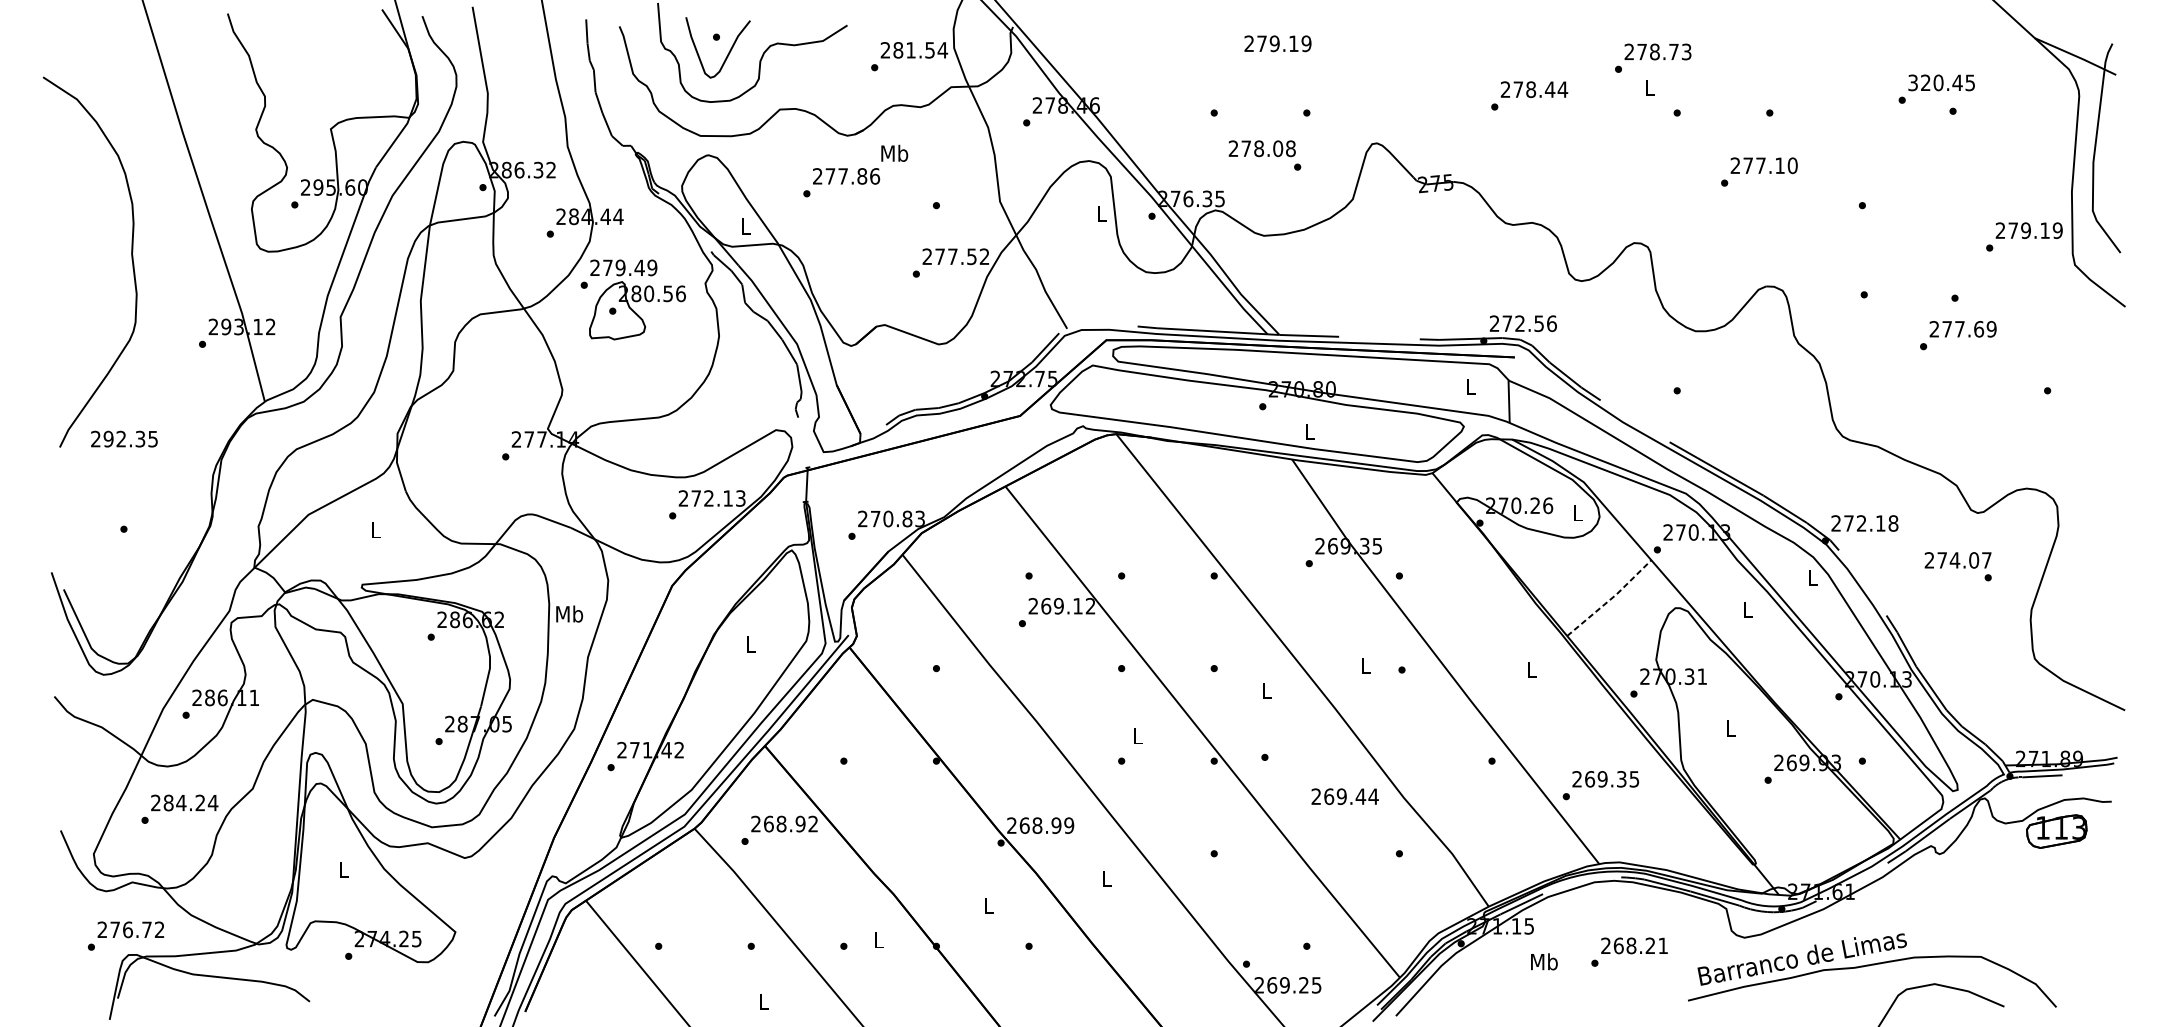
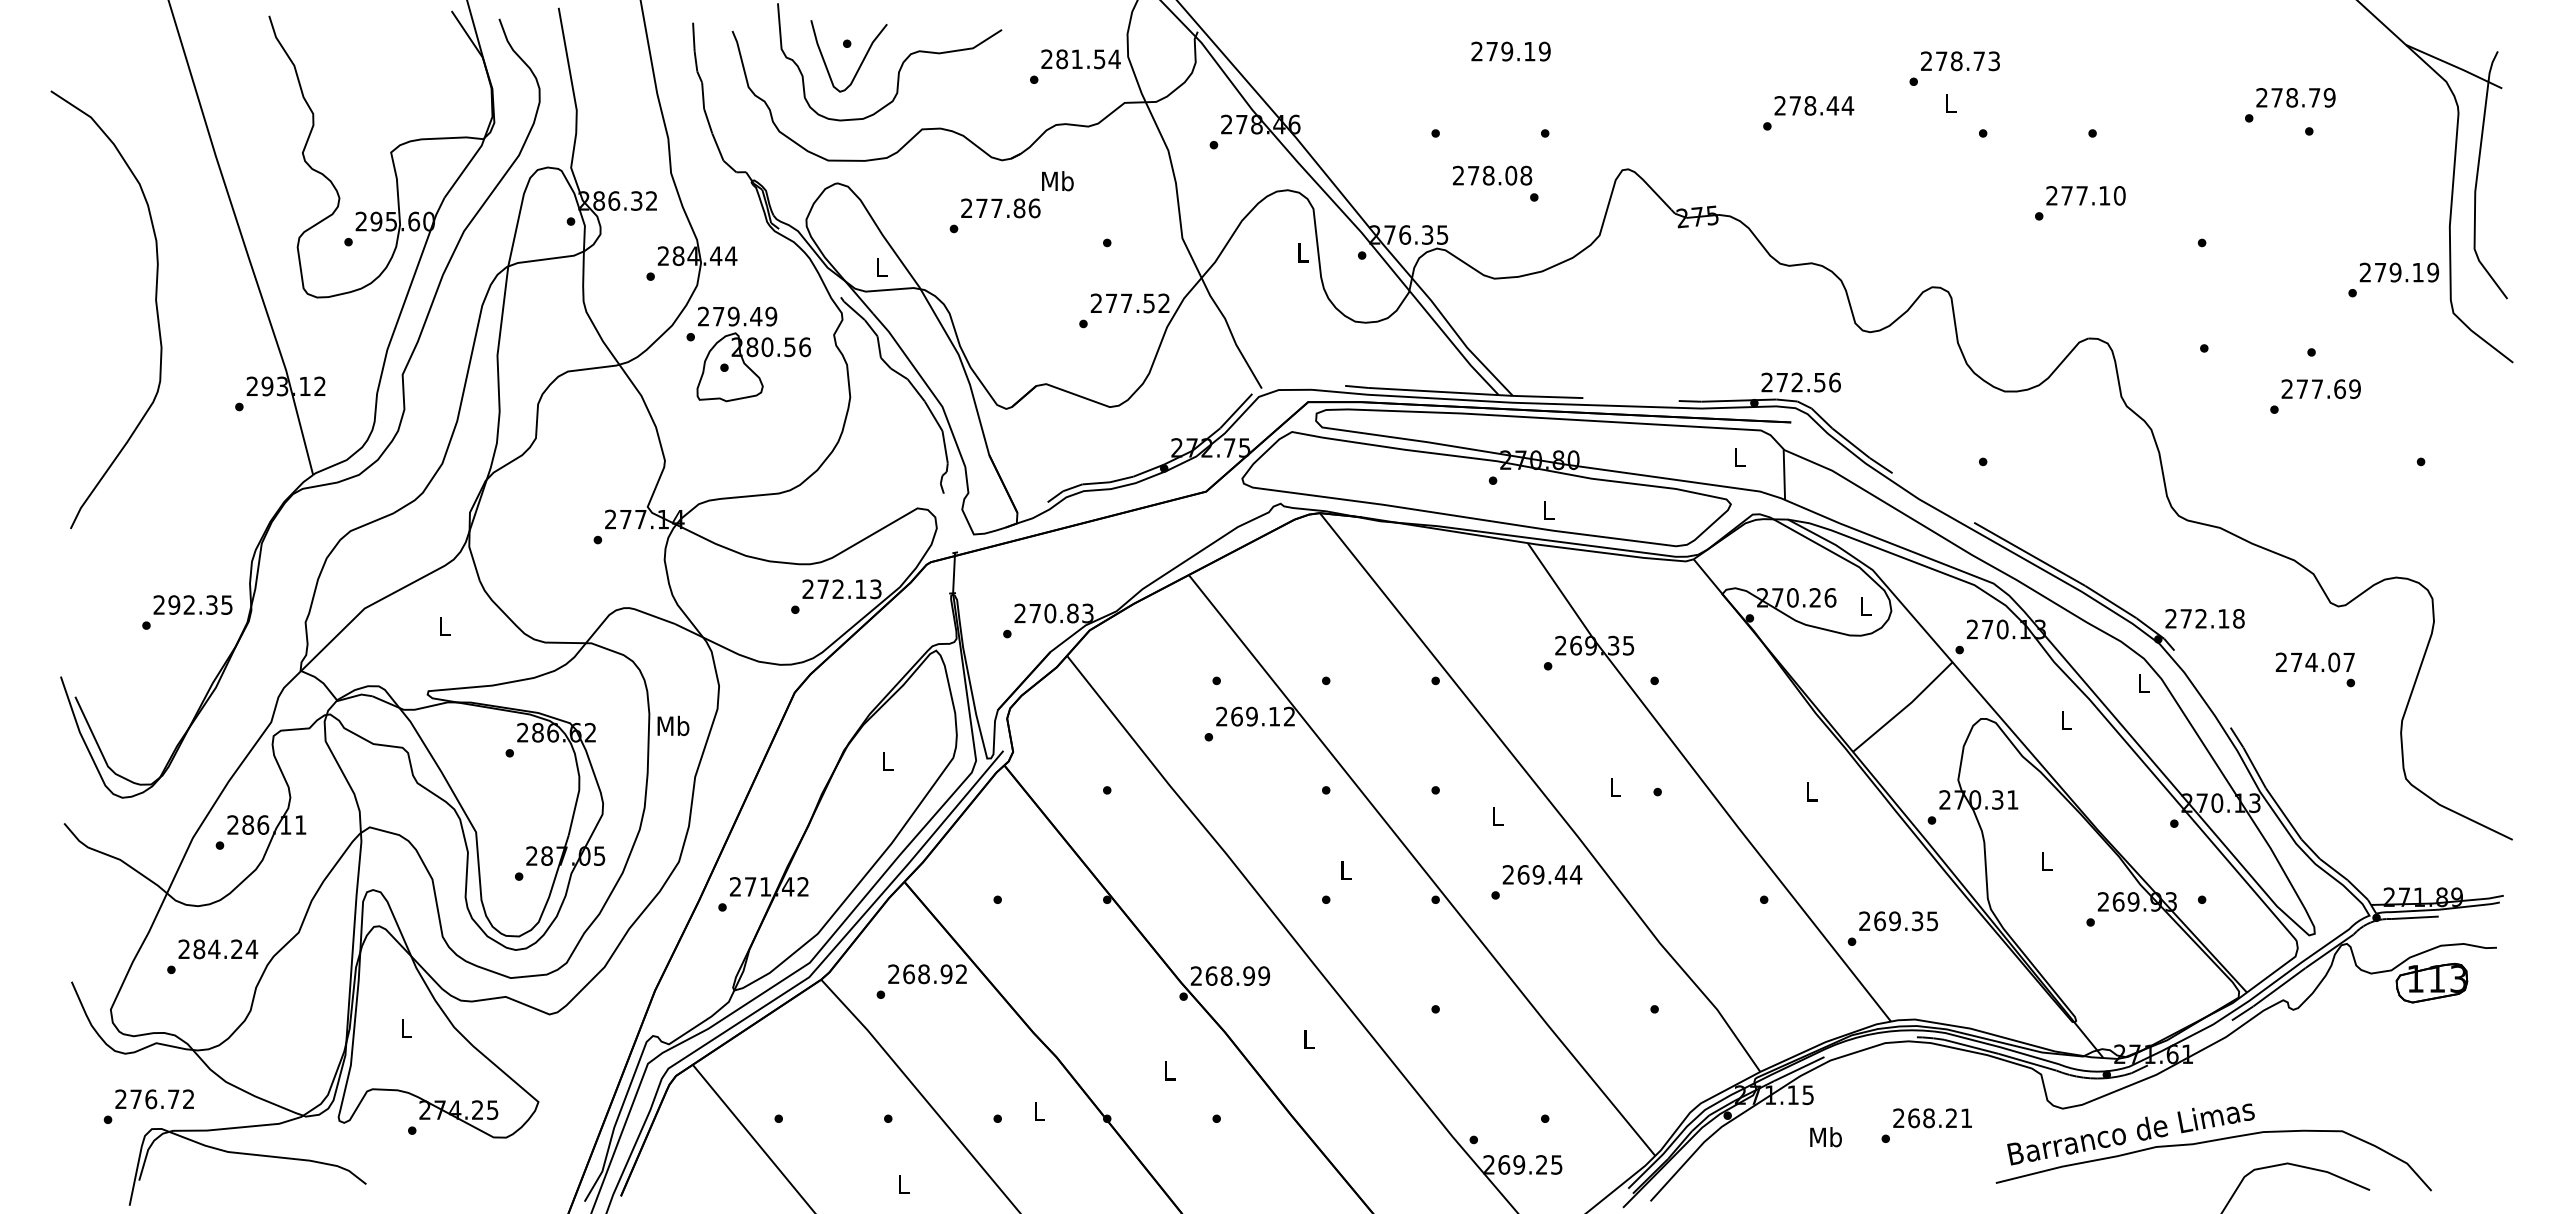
text: (1941, 82) -> (2295, 97), 320.45 -> 278.79
text: (123, 438) -> (192, 604), moved
line: (1610, 599) -> (1904, 708), dashed -> solid
text: (1345, 796) -> (1542, 874), moved

